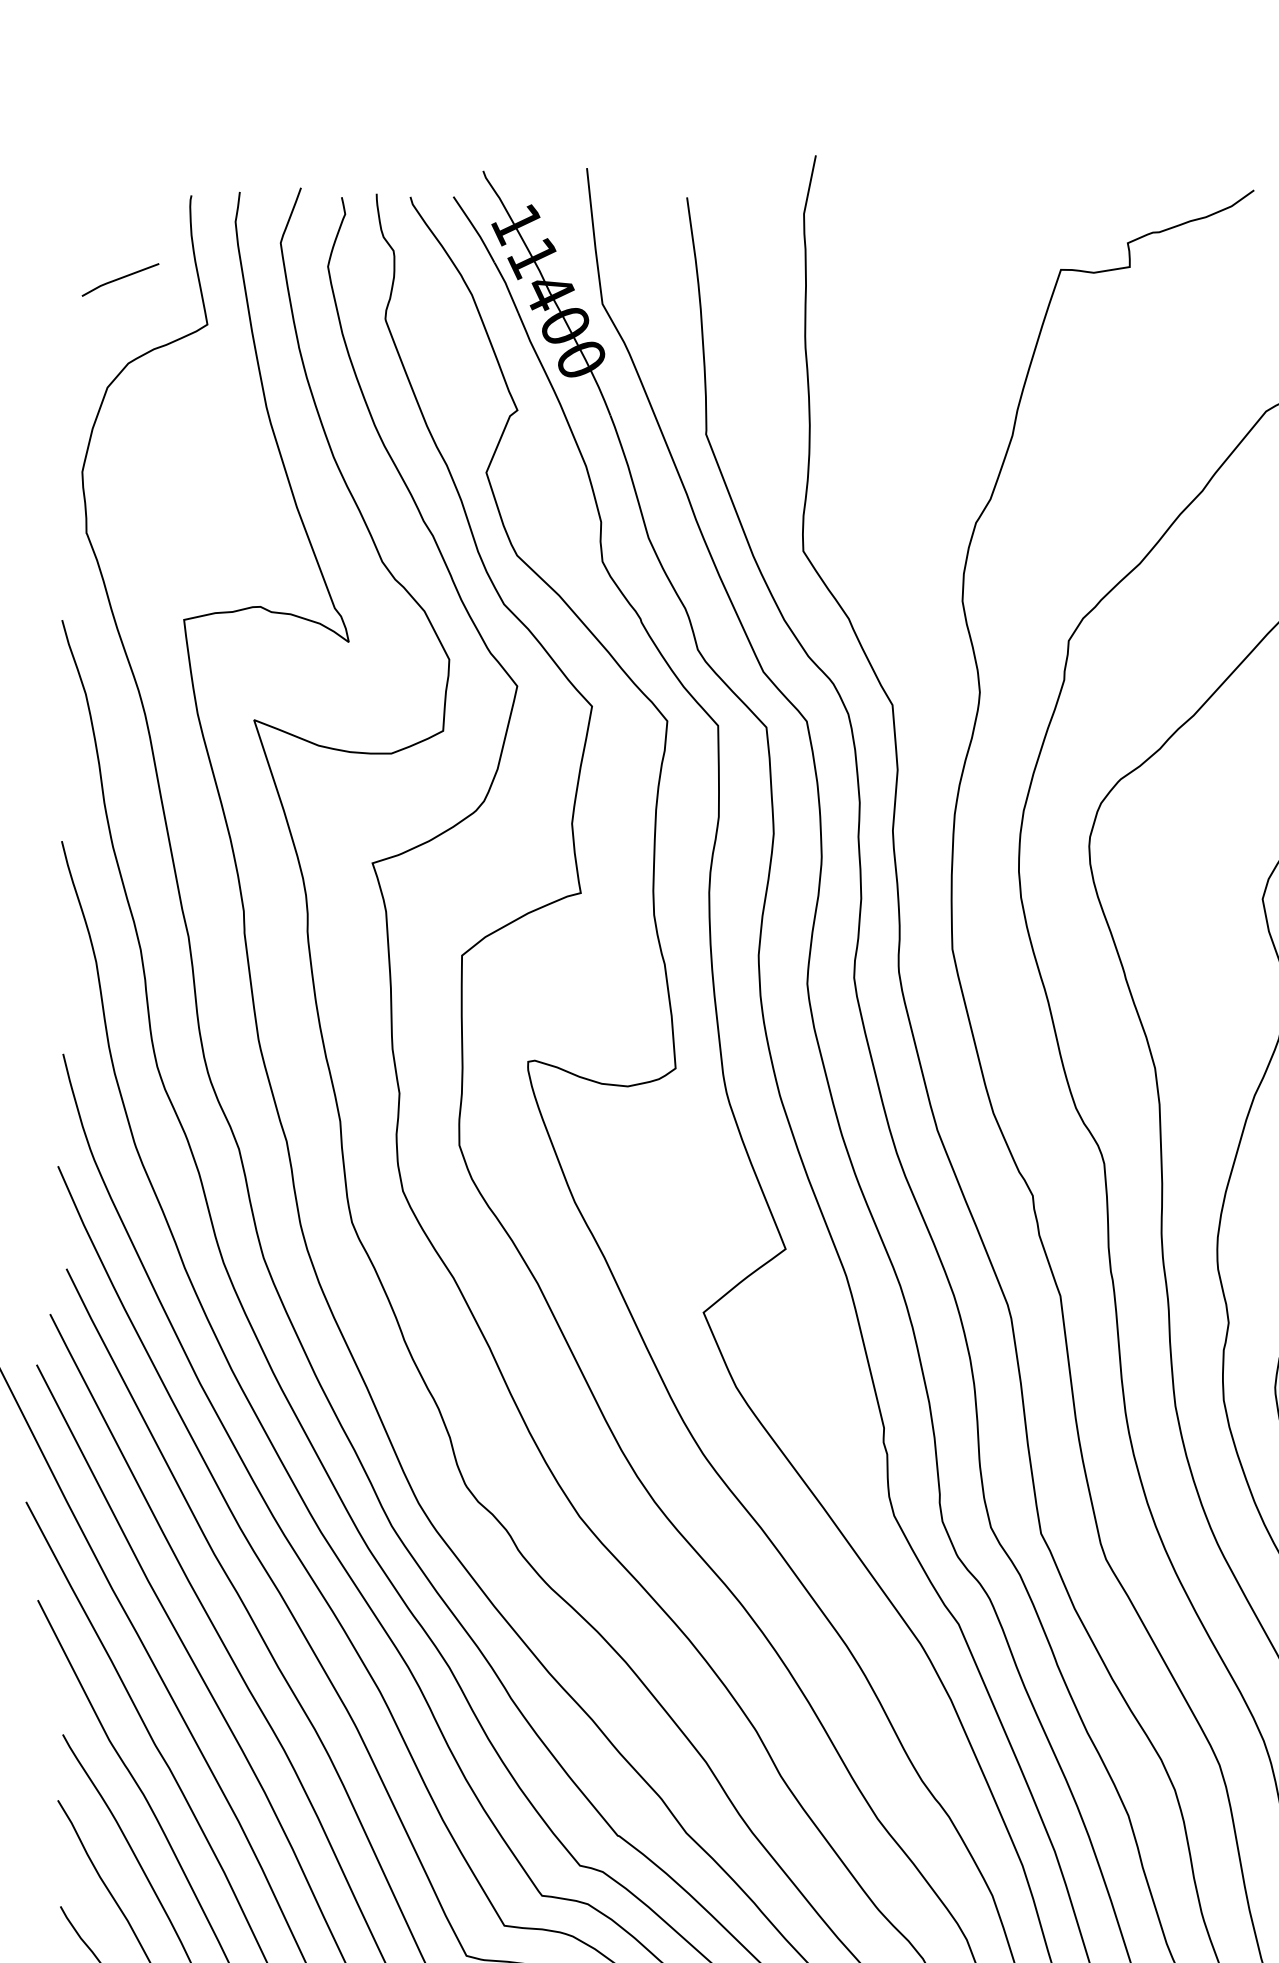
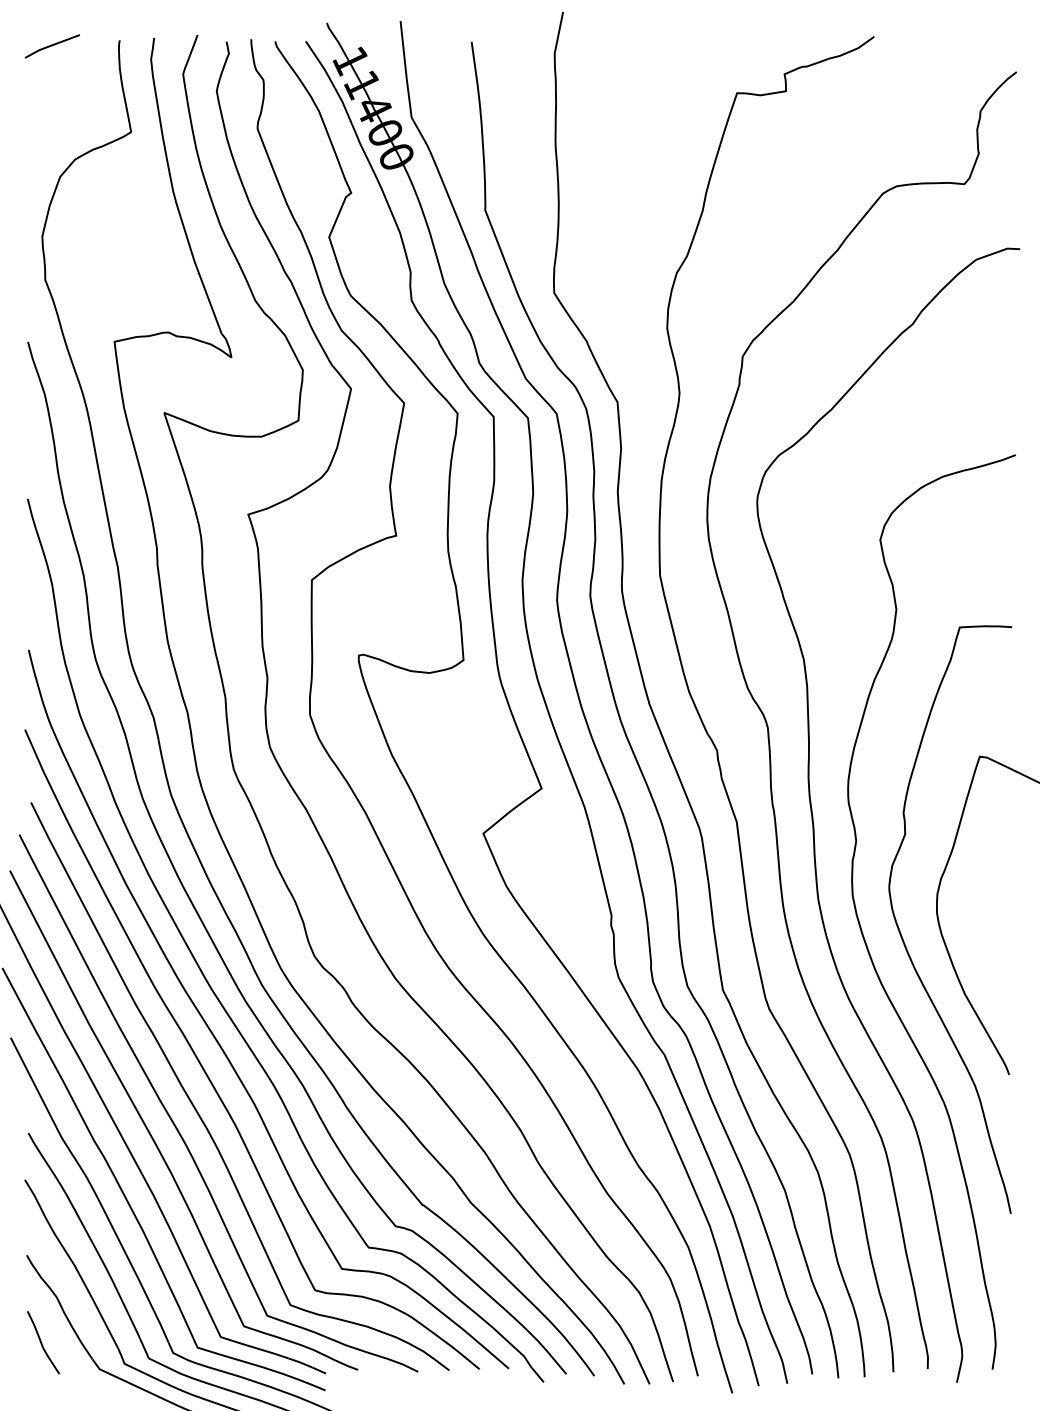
line: (119, 280) -> (51, 46), moved

